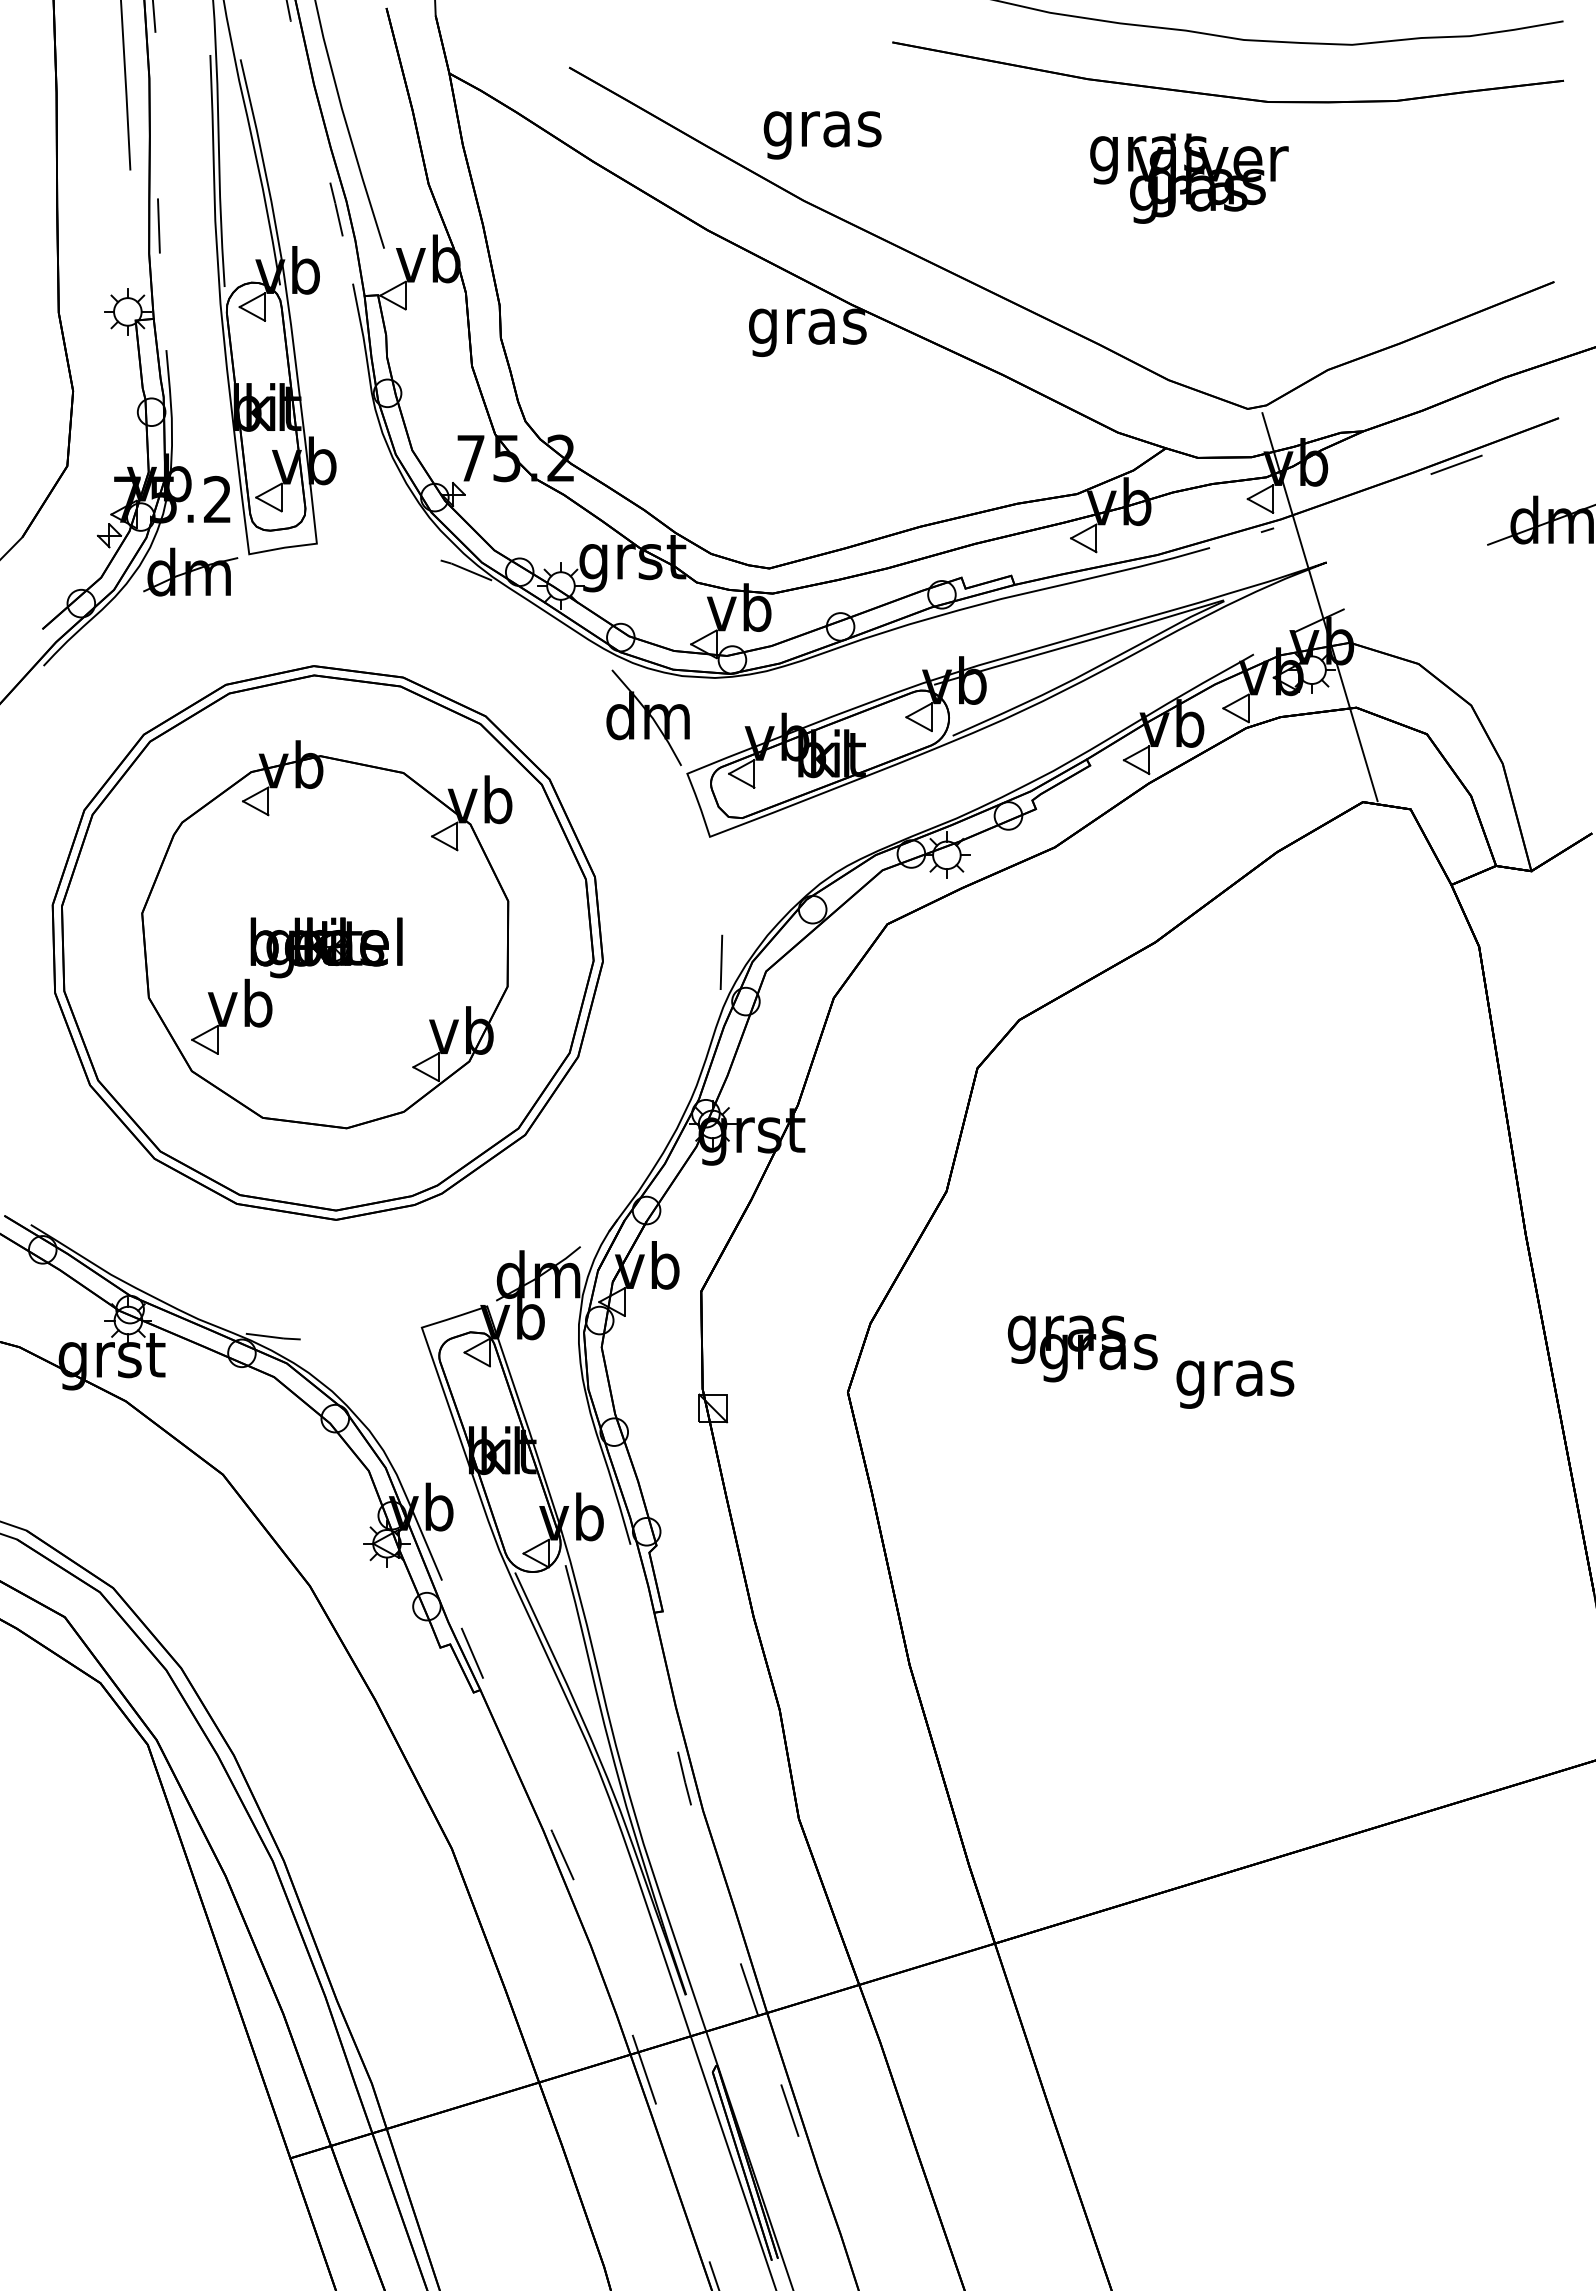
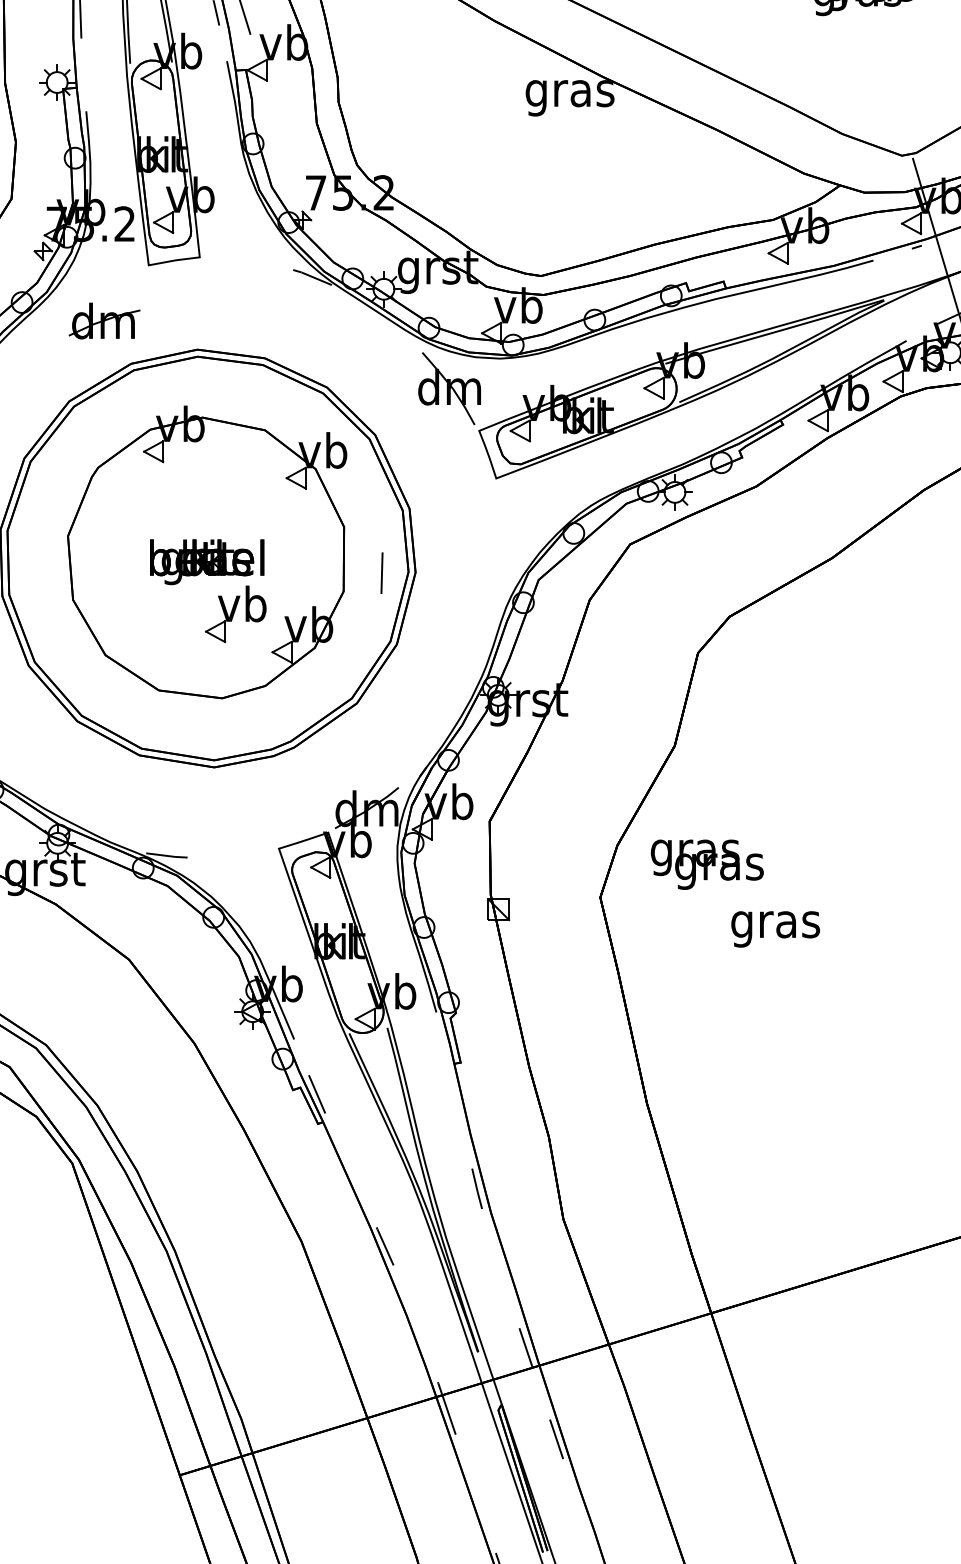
part: (190, 571) -> (104, 320), moved
line: (721, 961) -> (382, 572), moved
part: (231, 1016) -> (235, 613), moved
text: (1082, 1348) -> (707, 864), moved
text: (1235, 1384) -> (775, 929), moved

